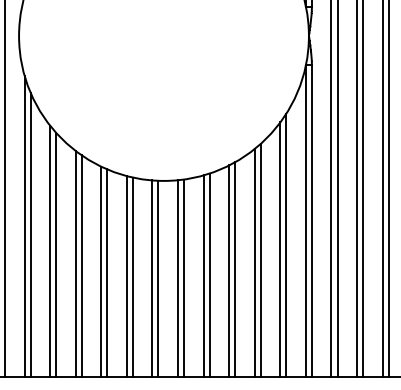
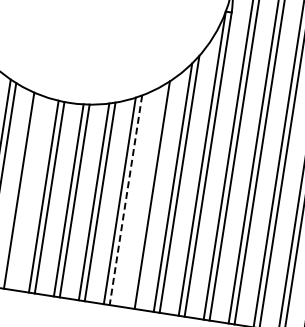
line: (254, 262) -> (145, 196), removed
line: (235, 270) -> (126, 201), solid -> dashed
line: (132, 277) -> (24, 192), removed

